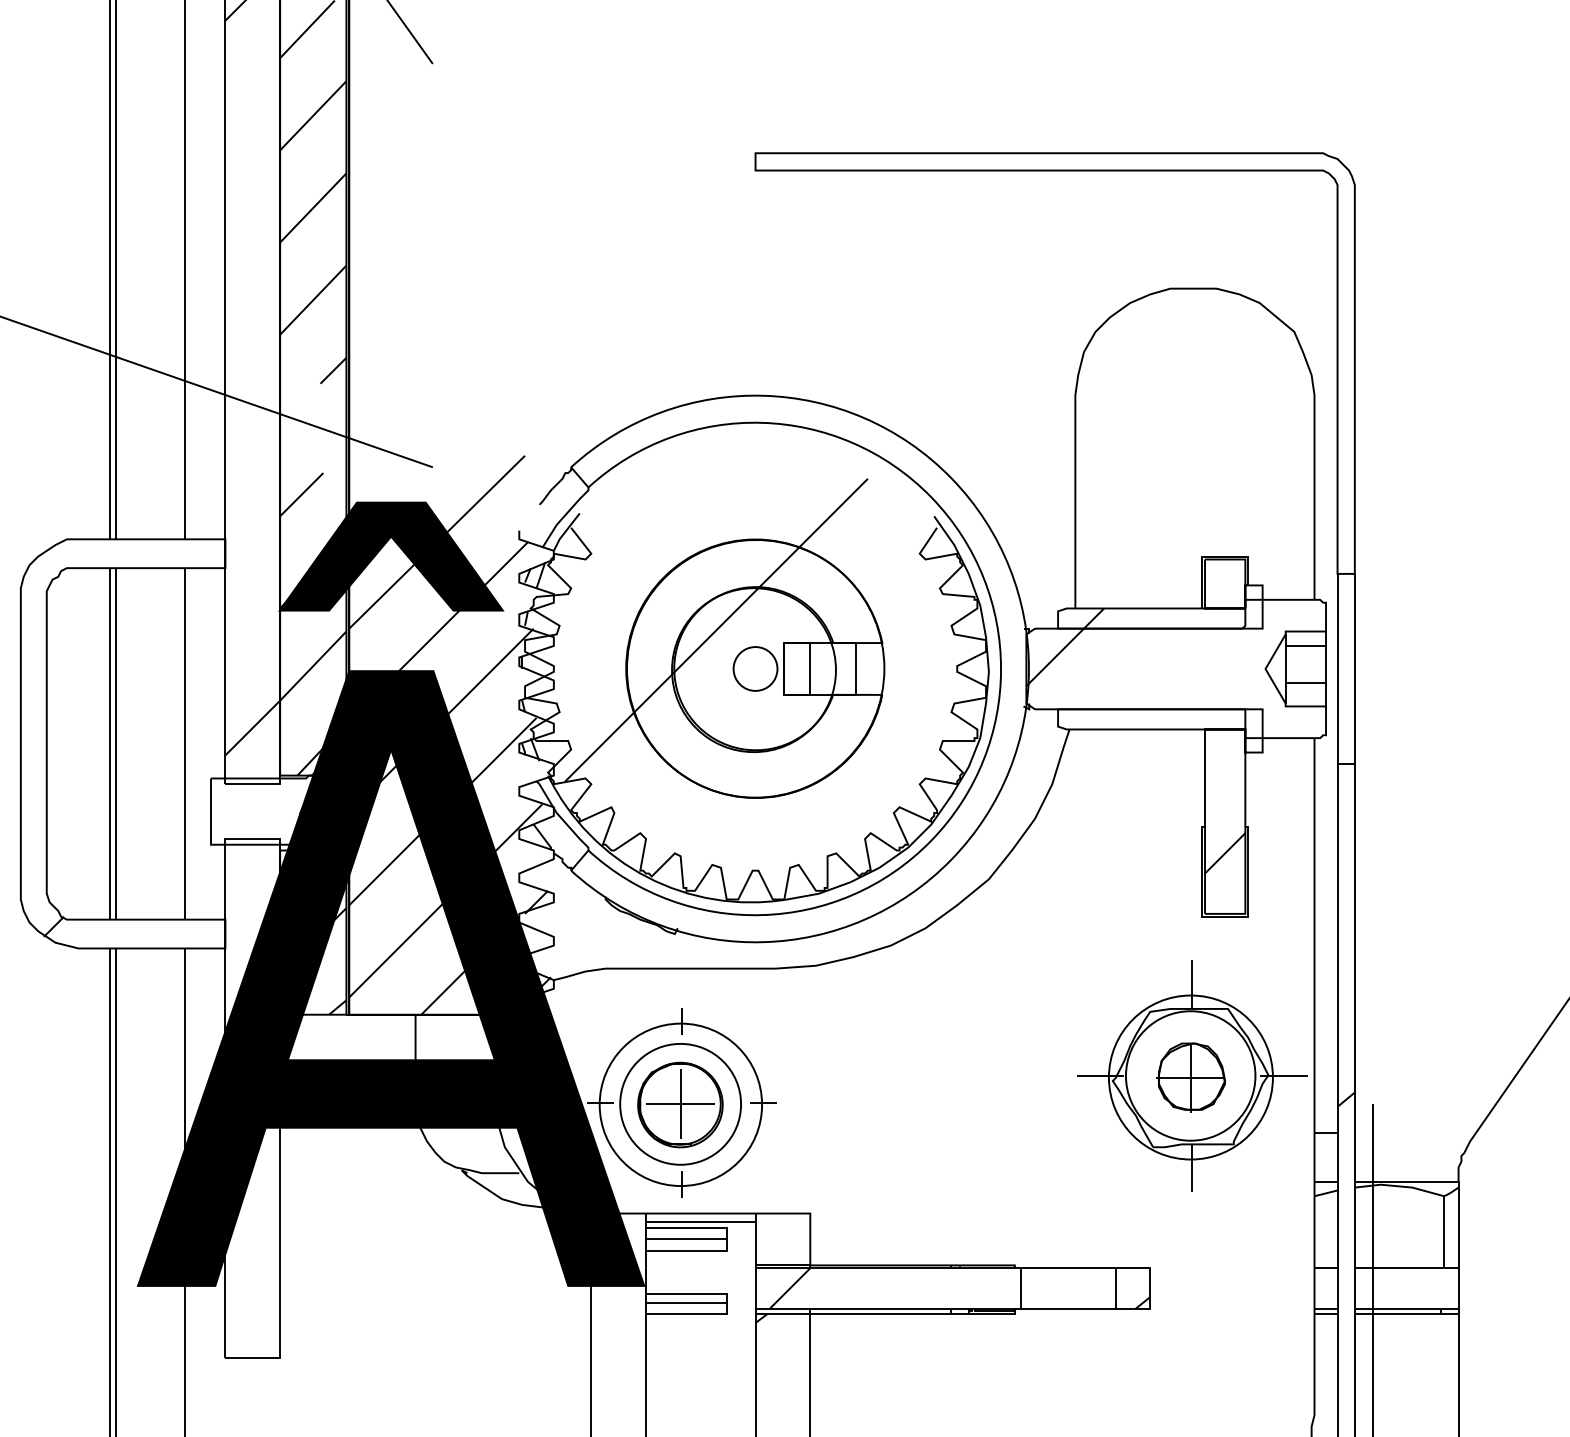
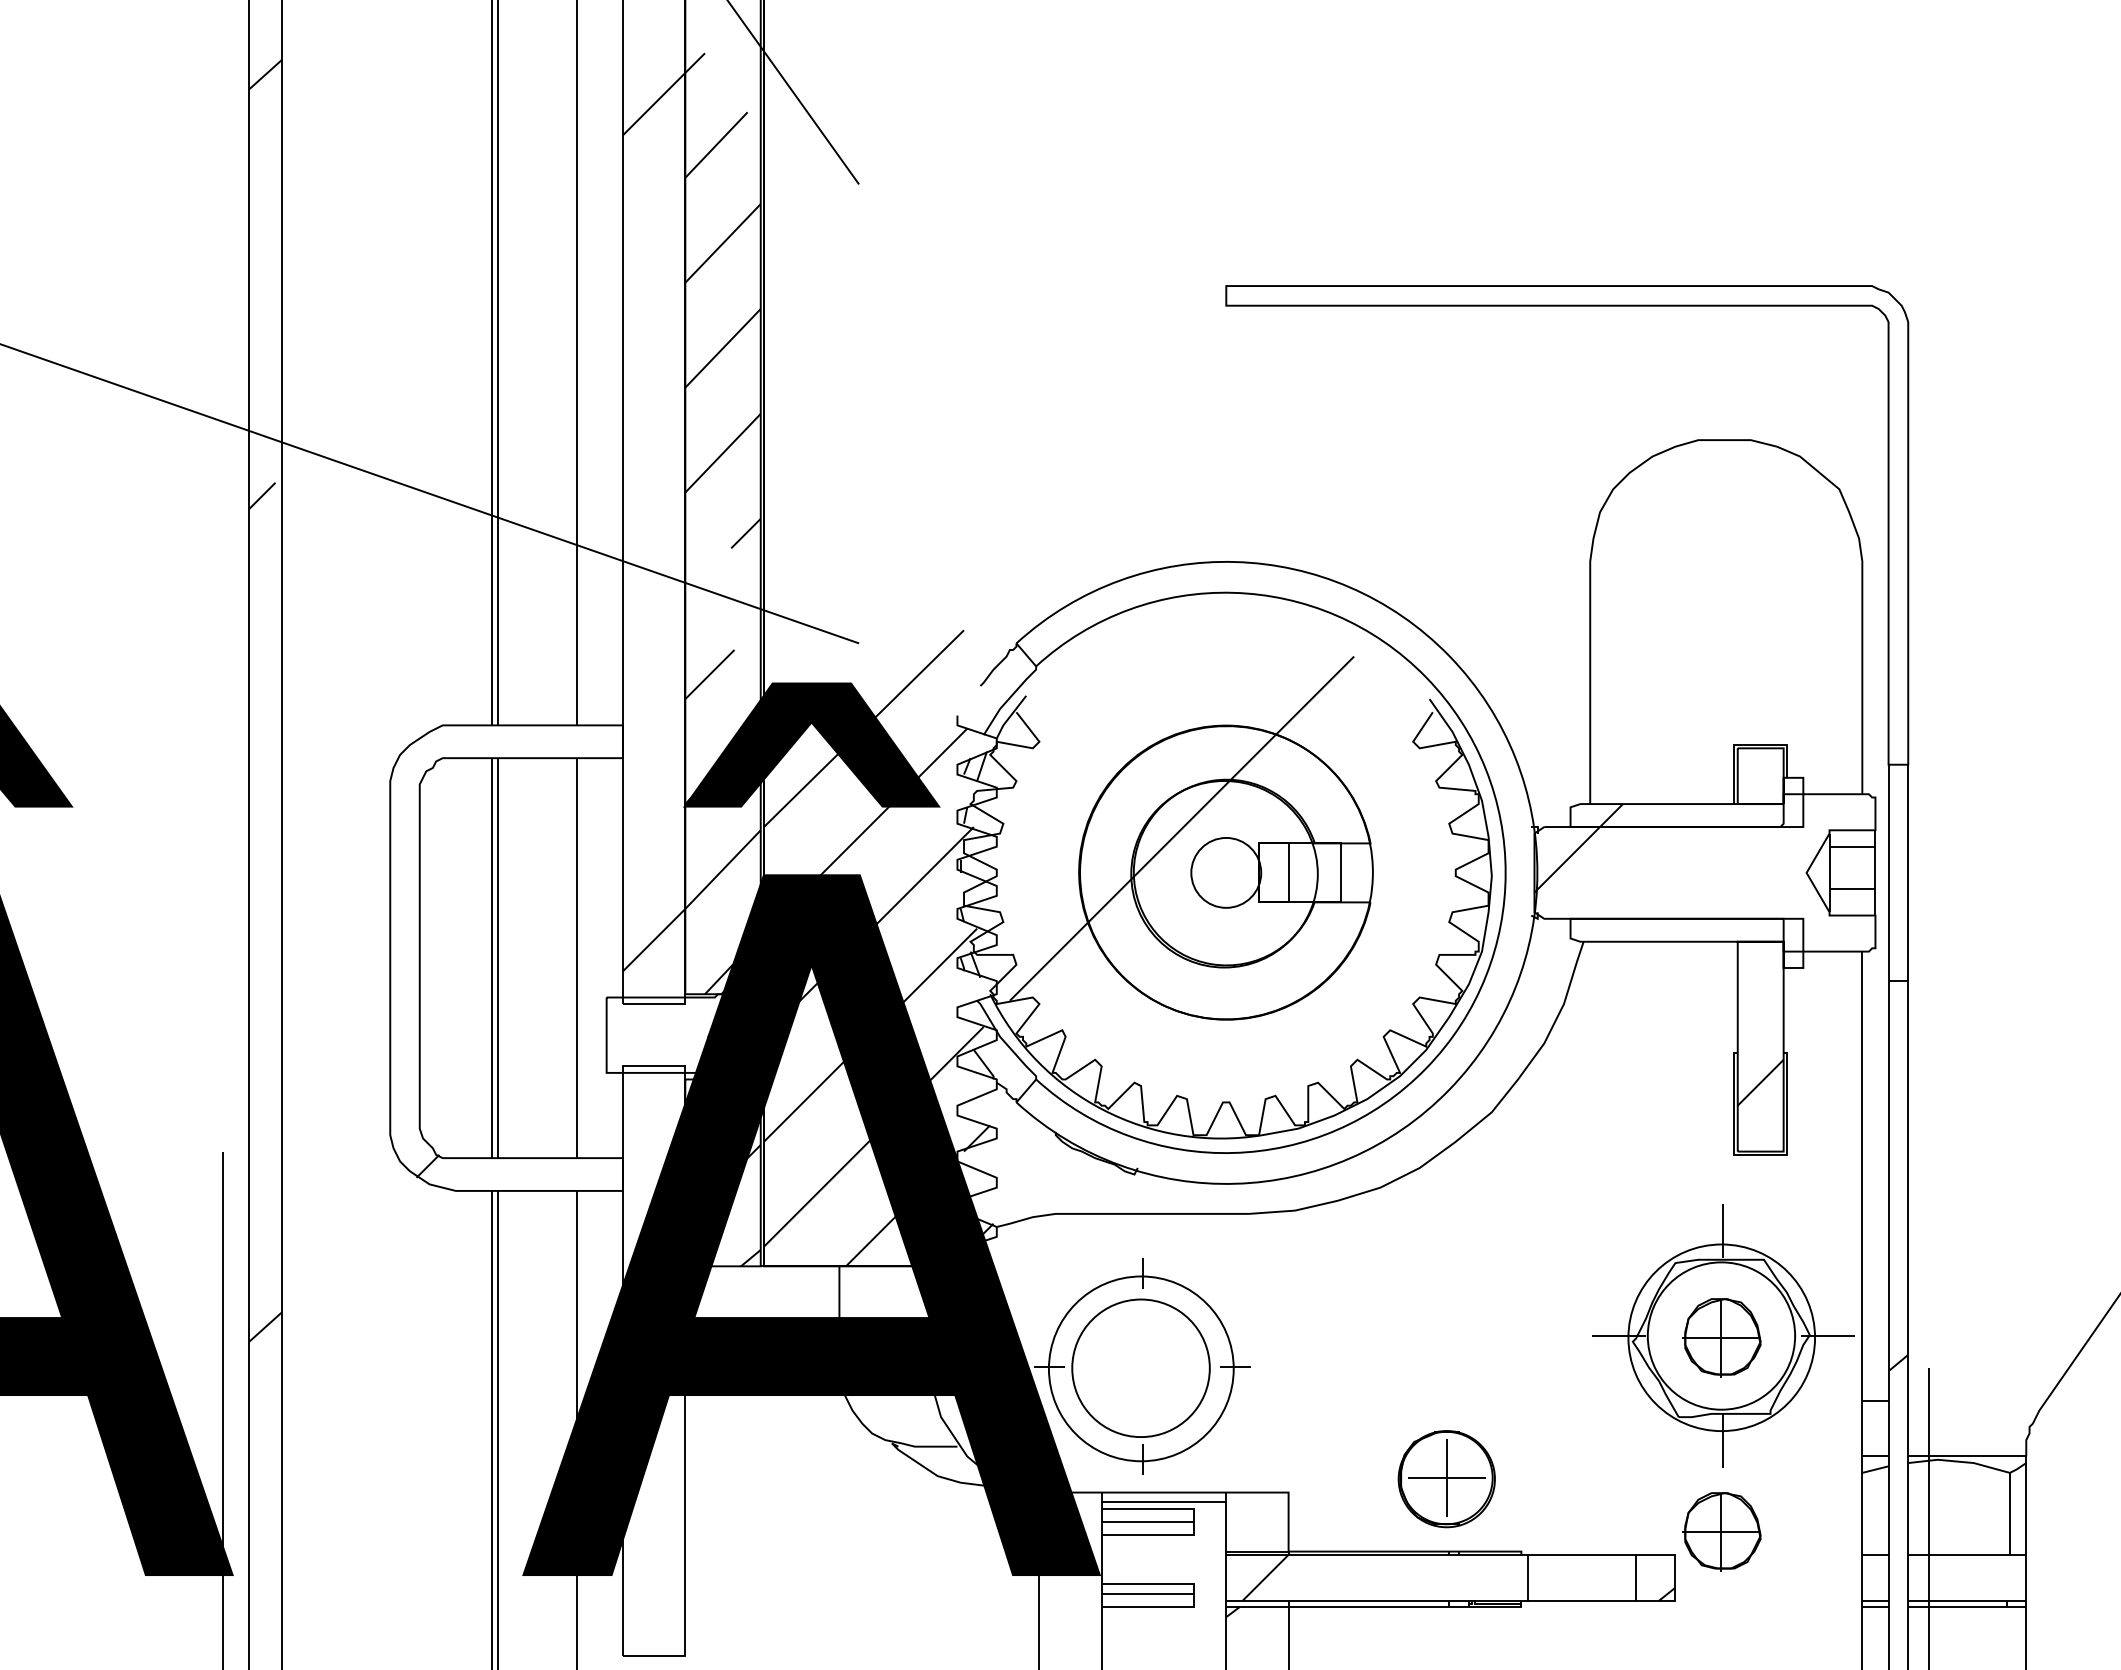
circle: (755, 668) -> (1226, 872), size x1.4
part: (680, 1105) -> (1446, 1479), moved
part: (1190, 1247) -> (1721, 1531), added

